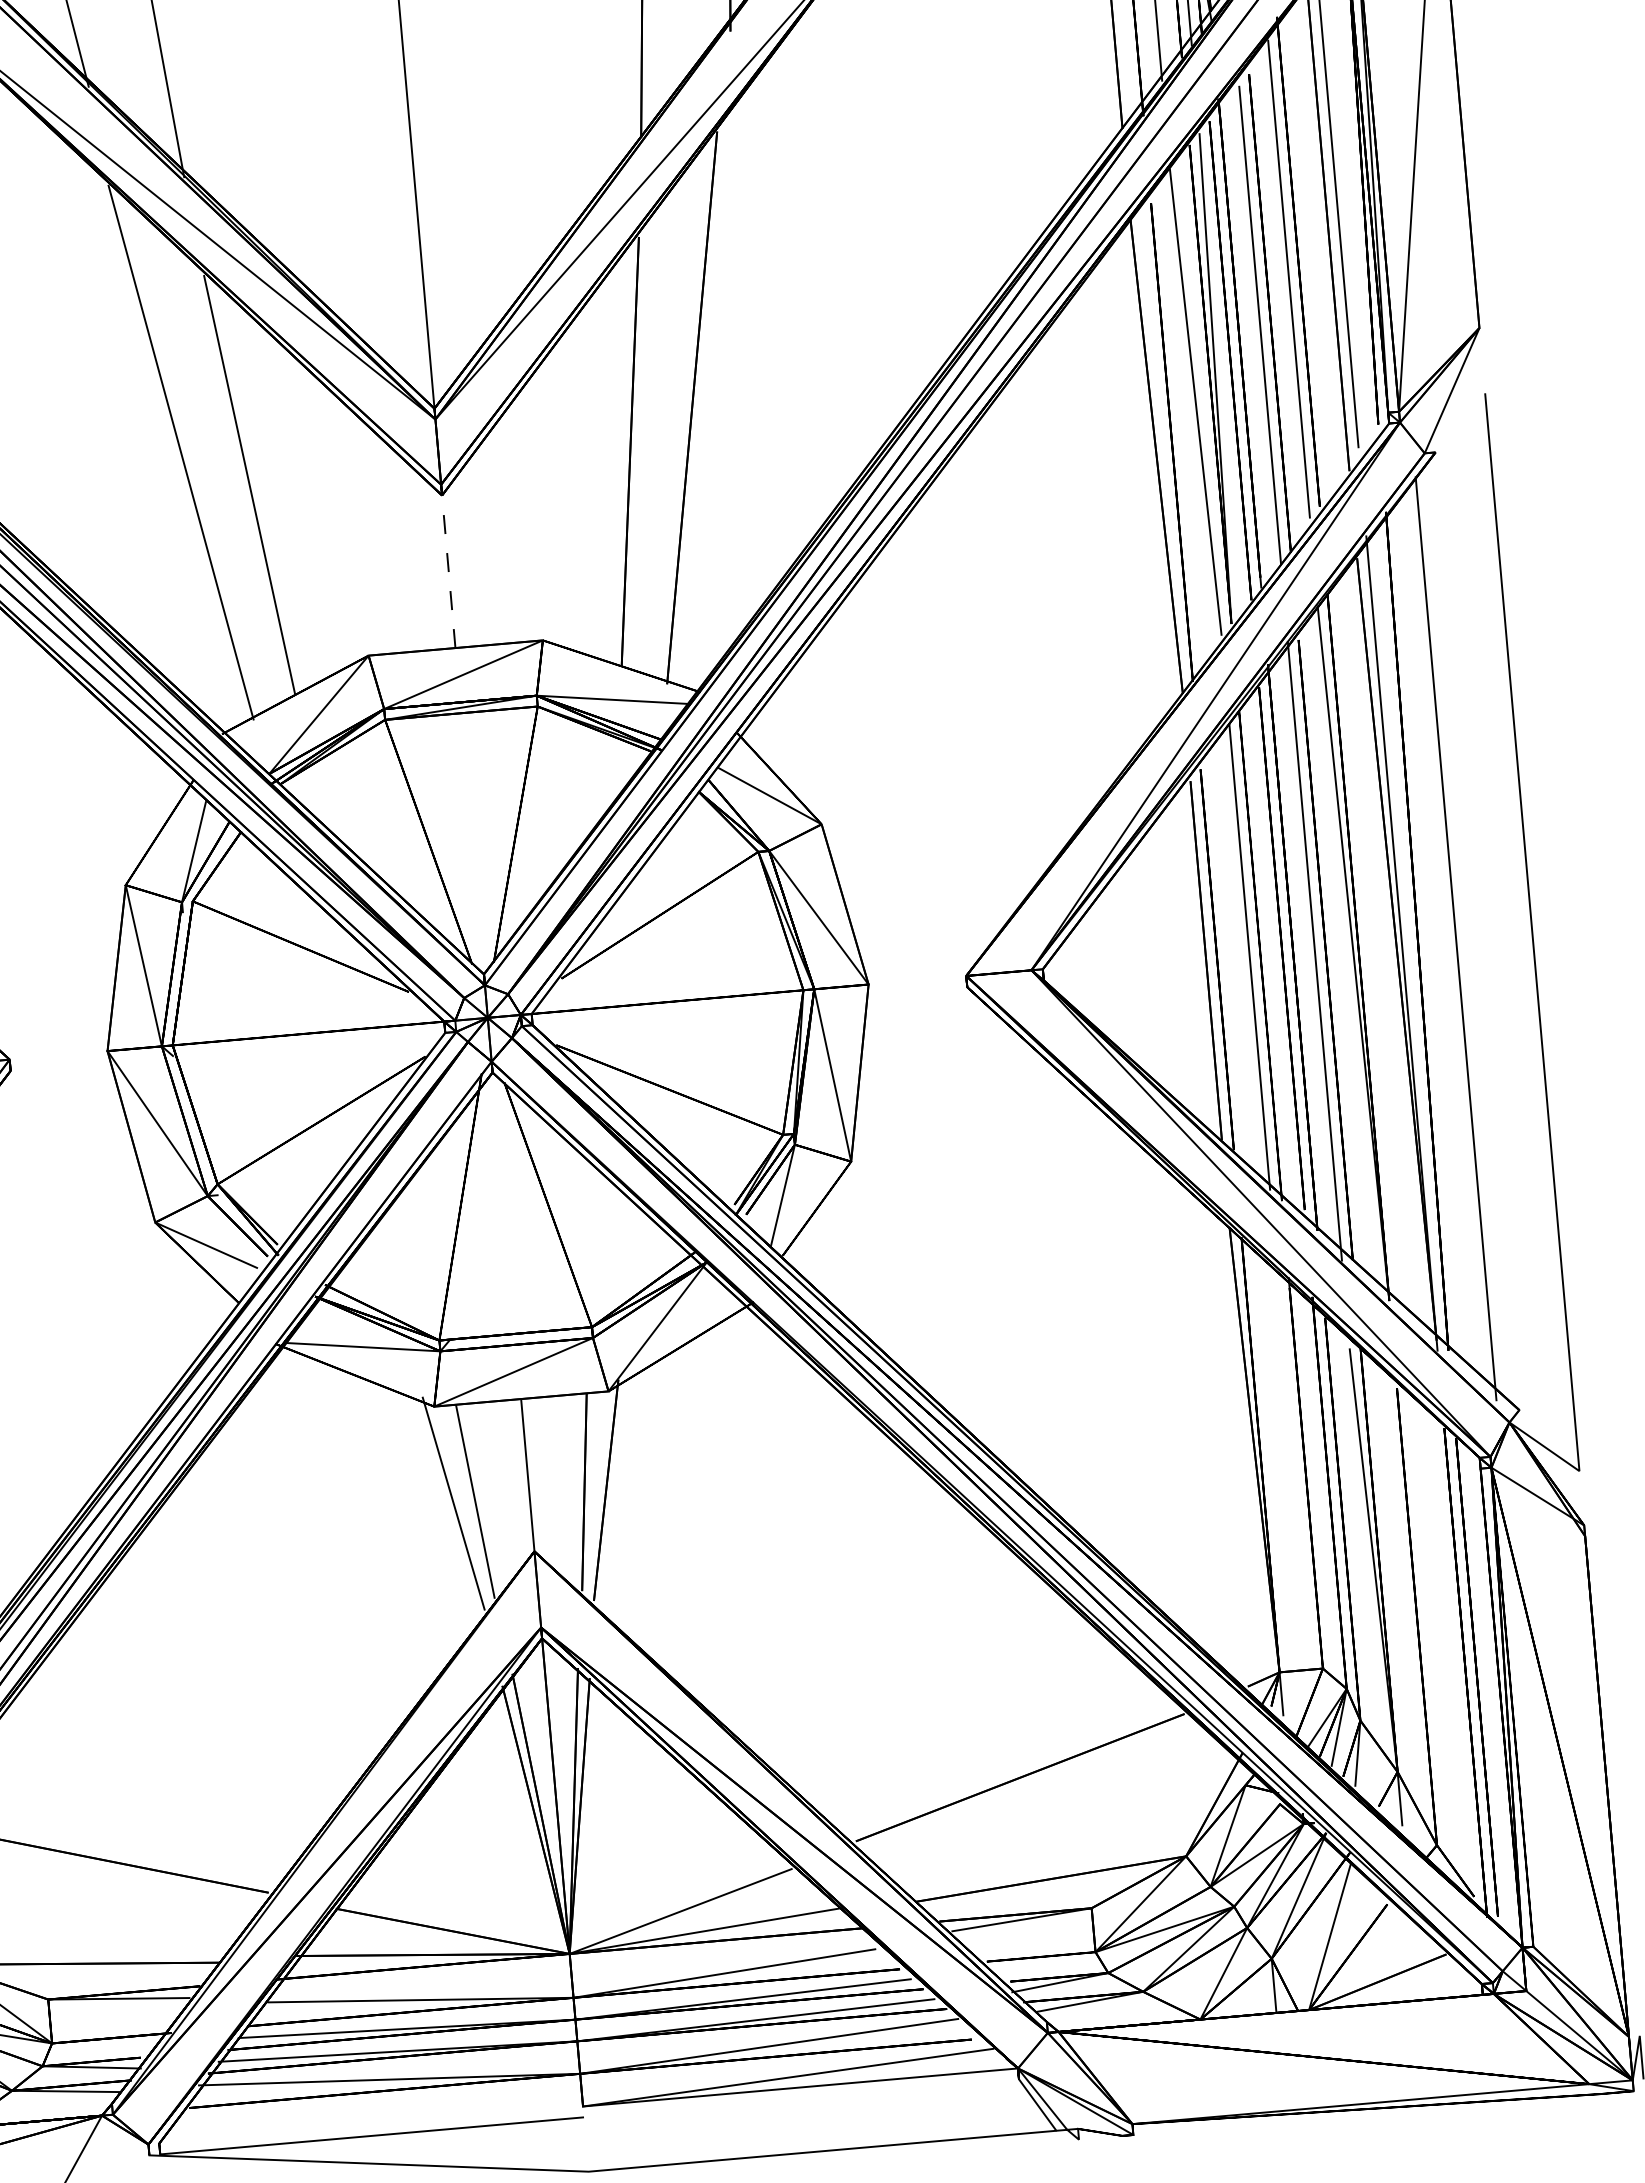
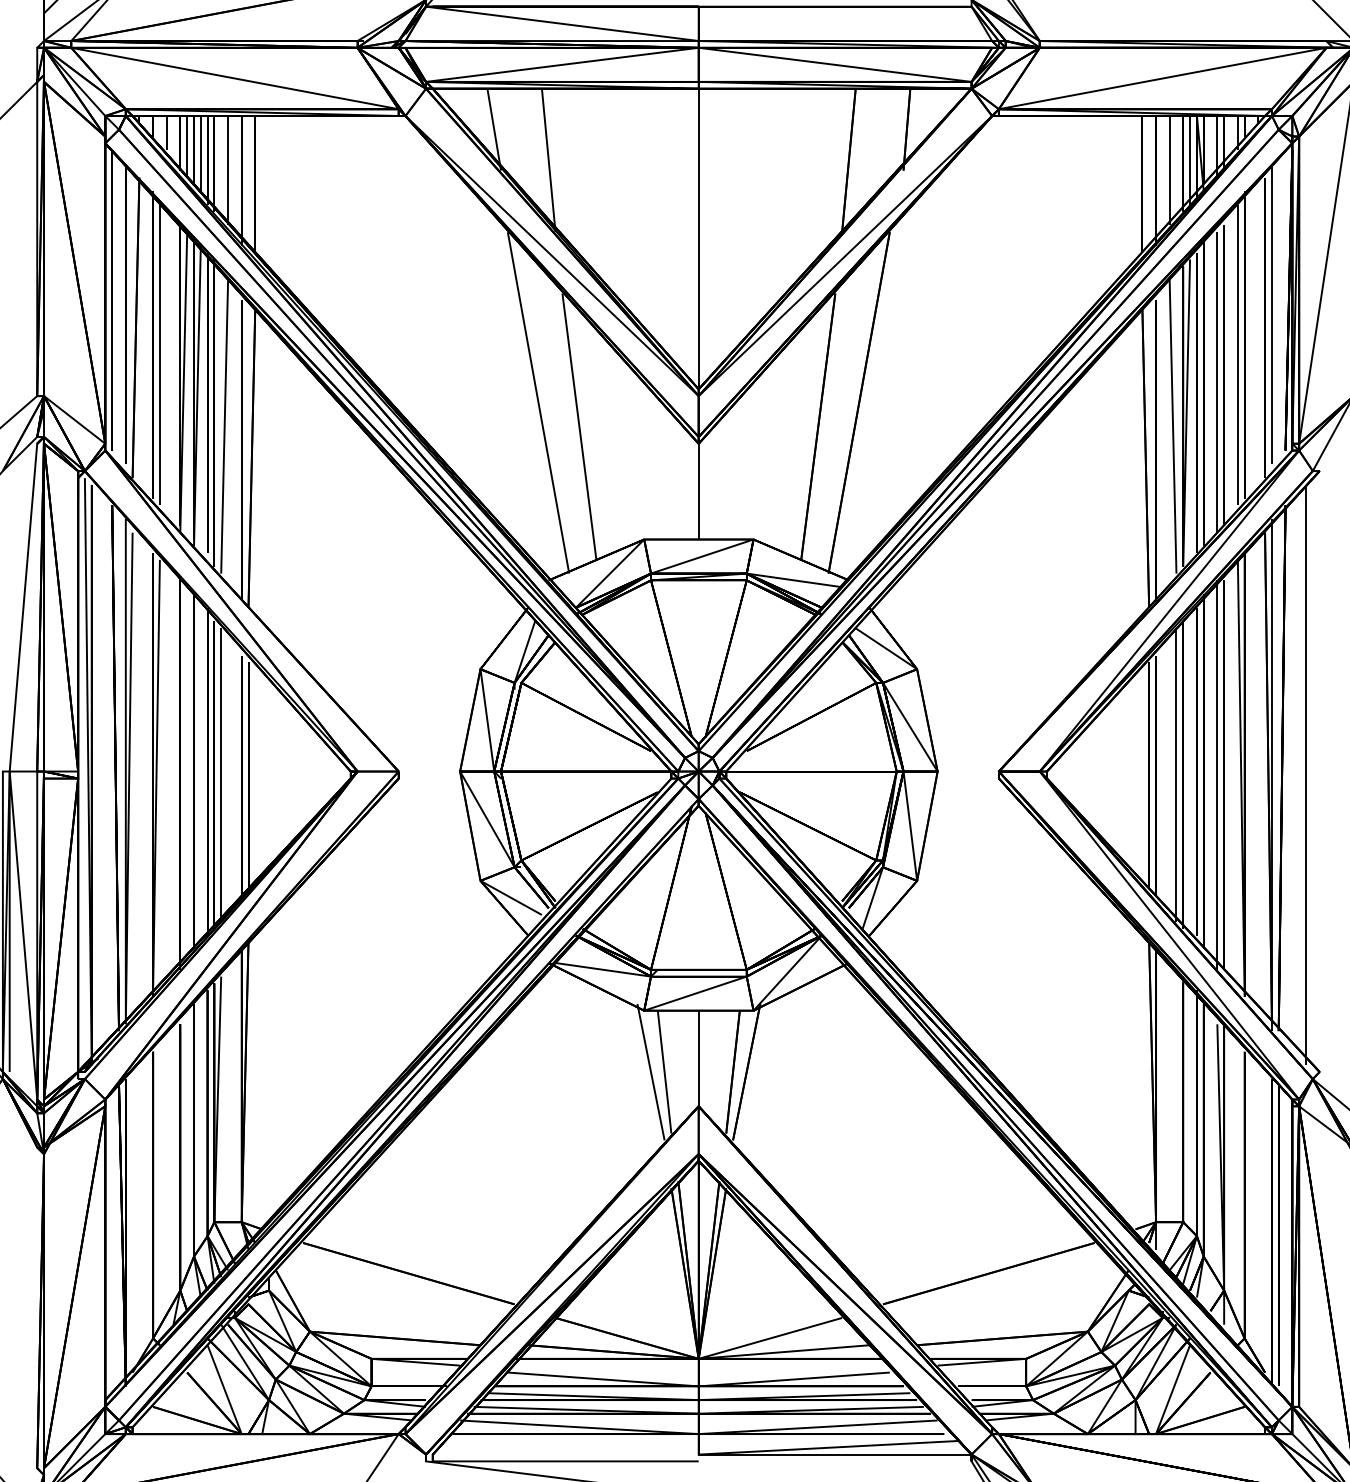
line: (448, 571) -> (698, 491), dashed -> solid

